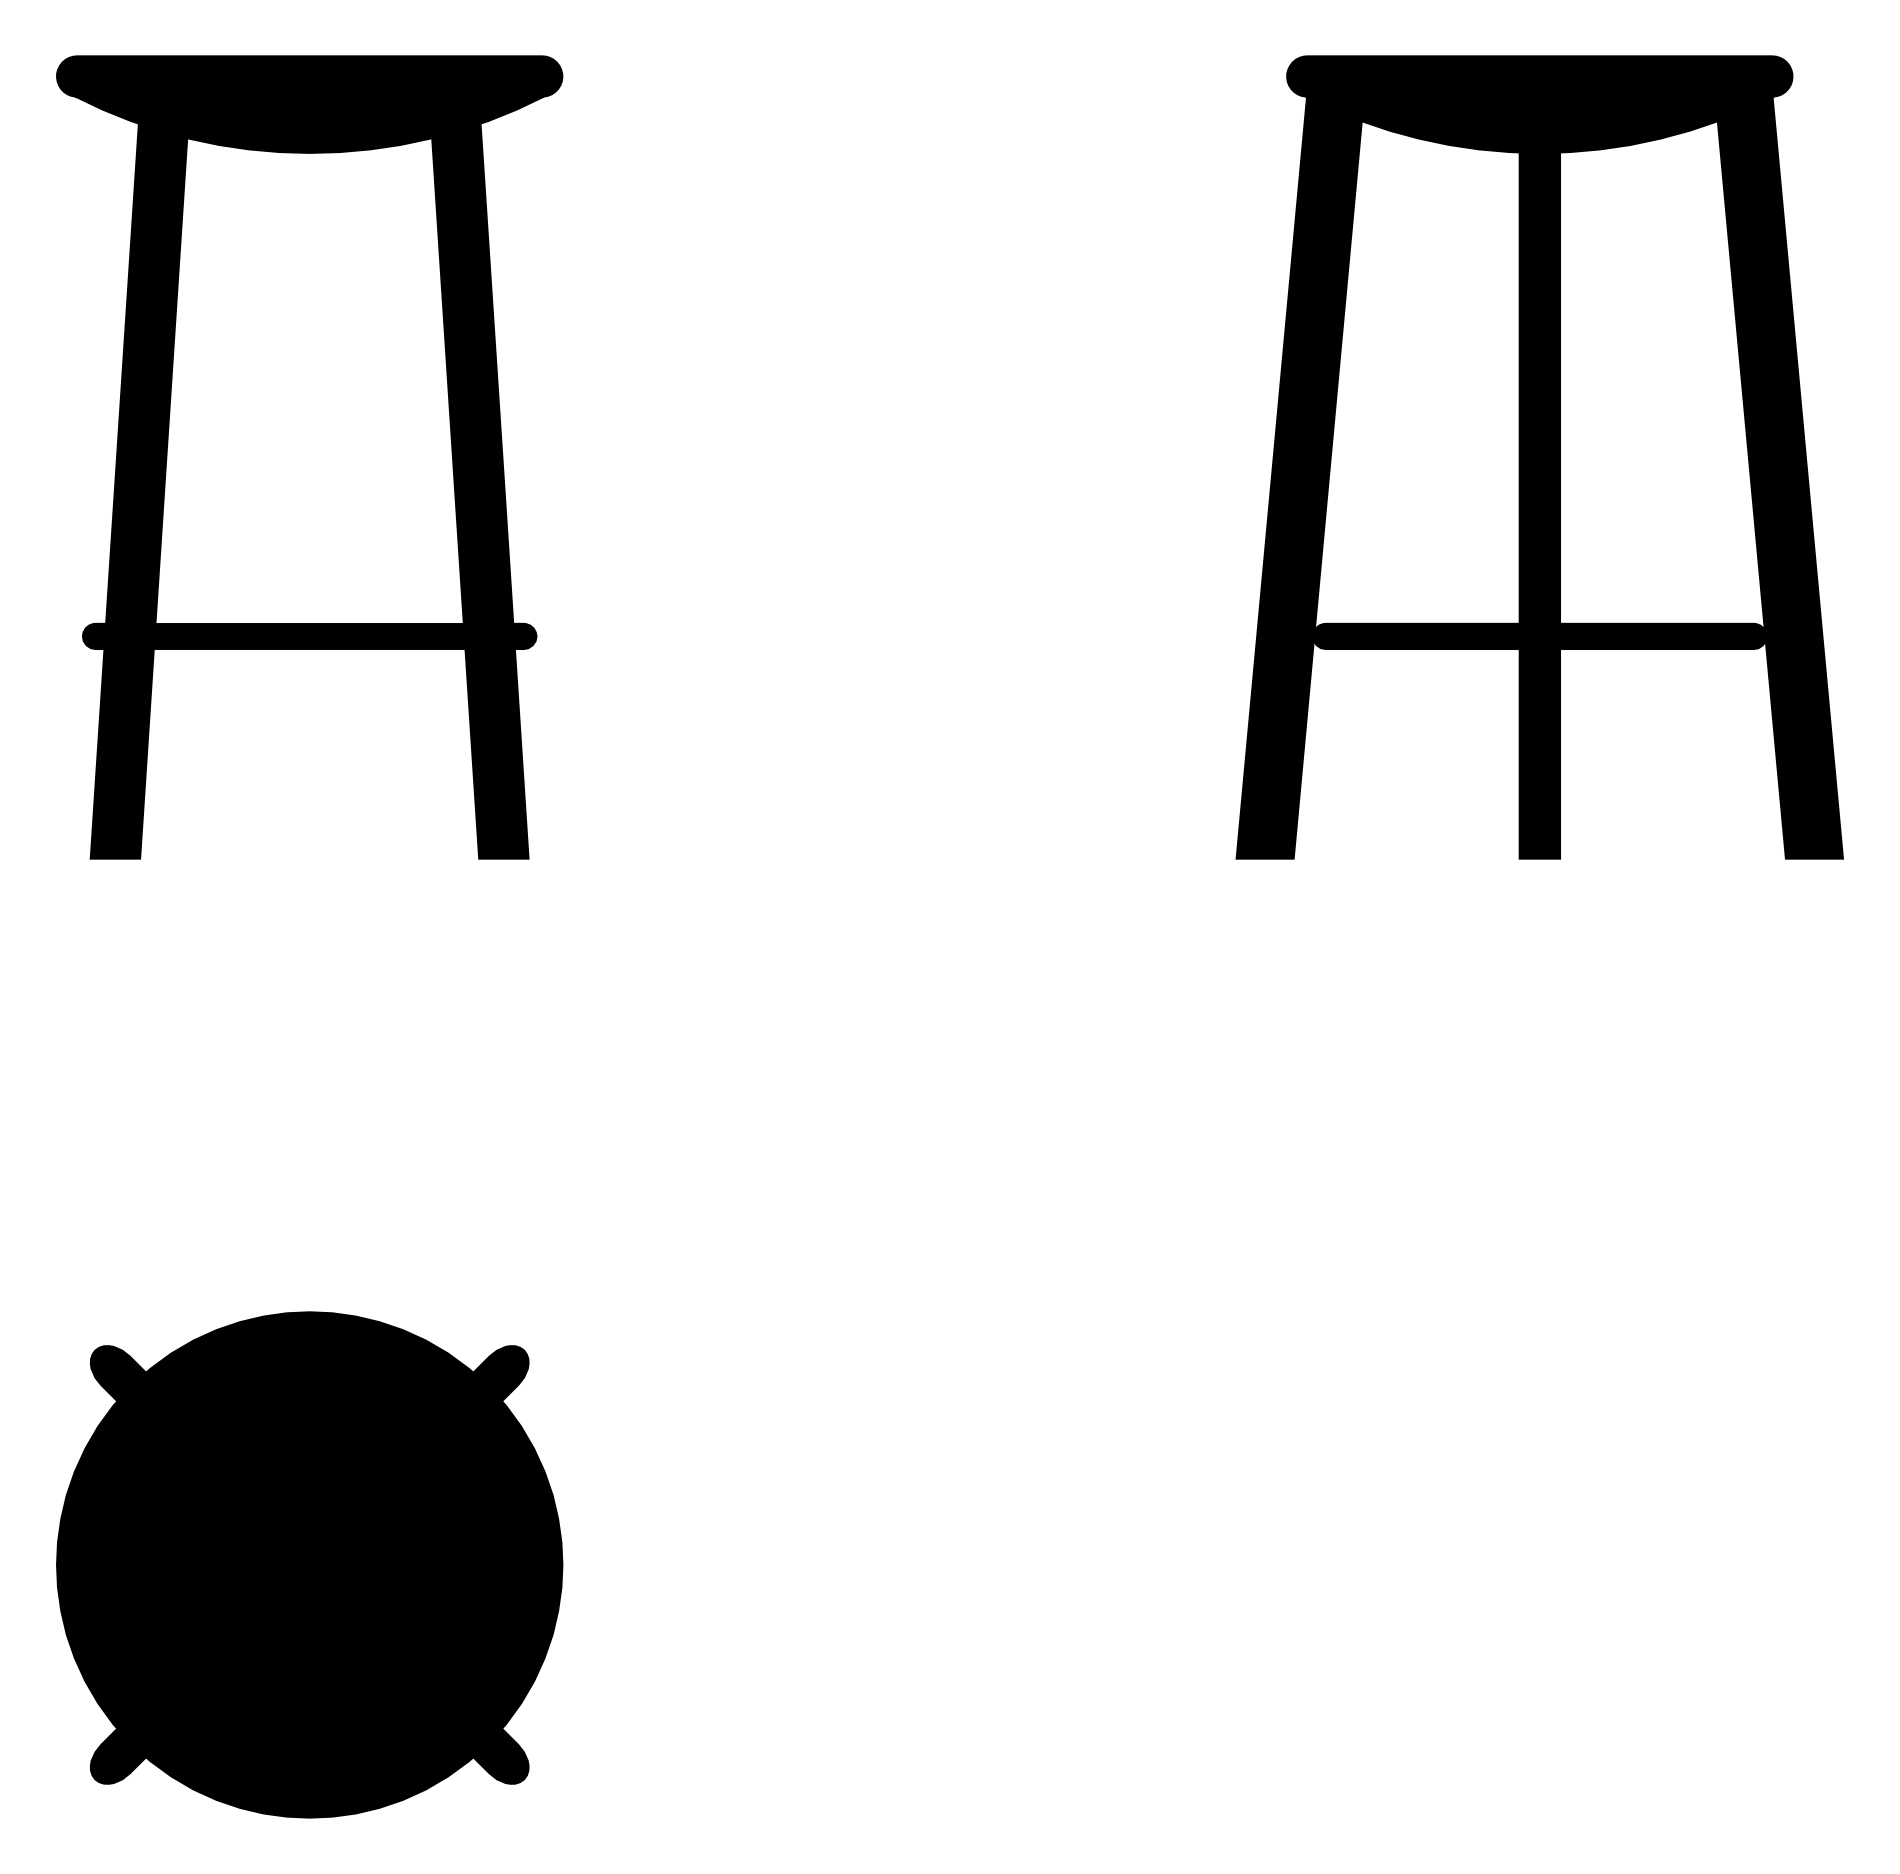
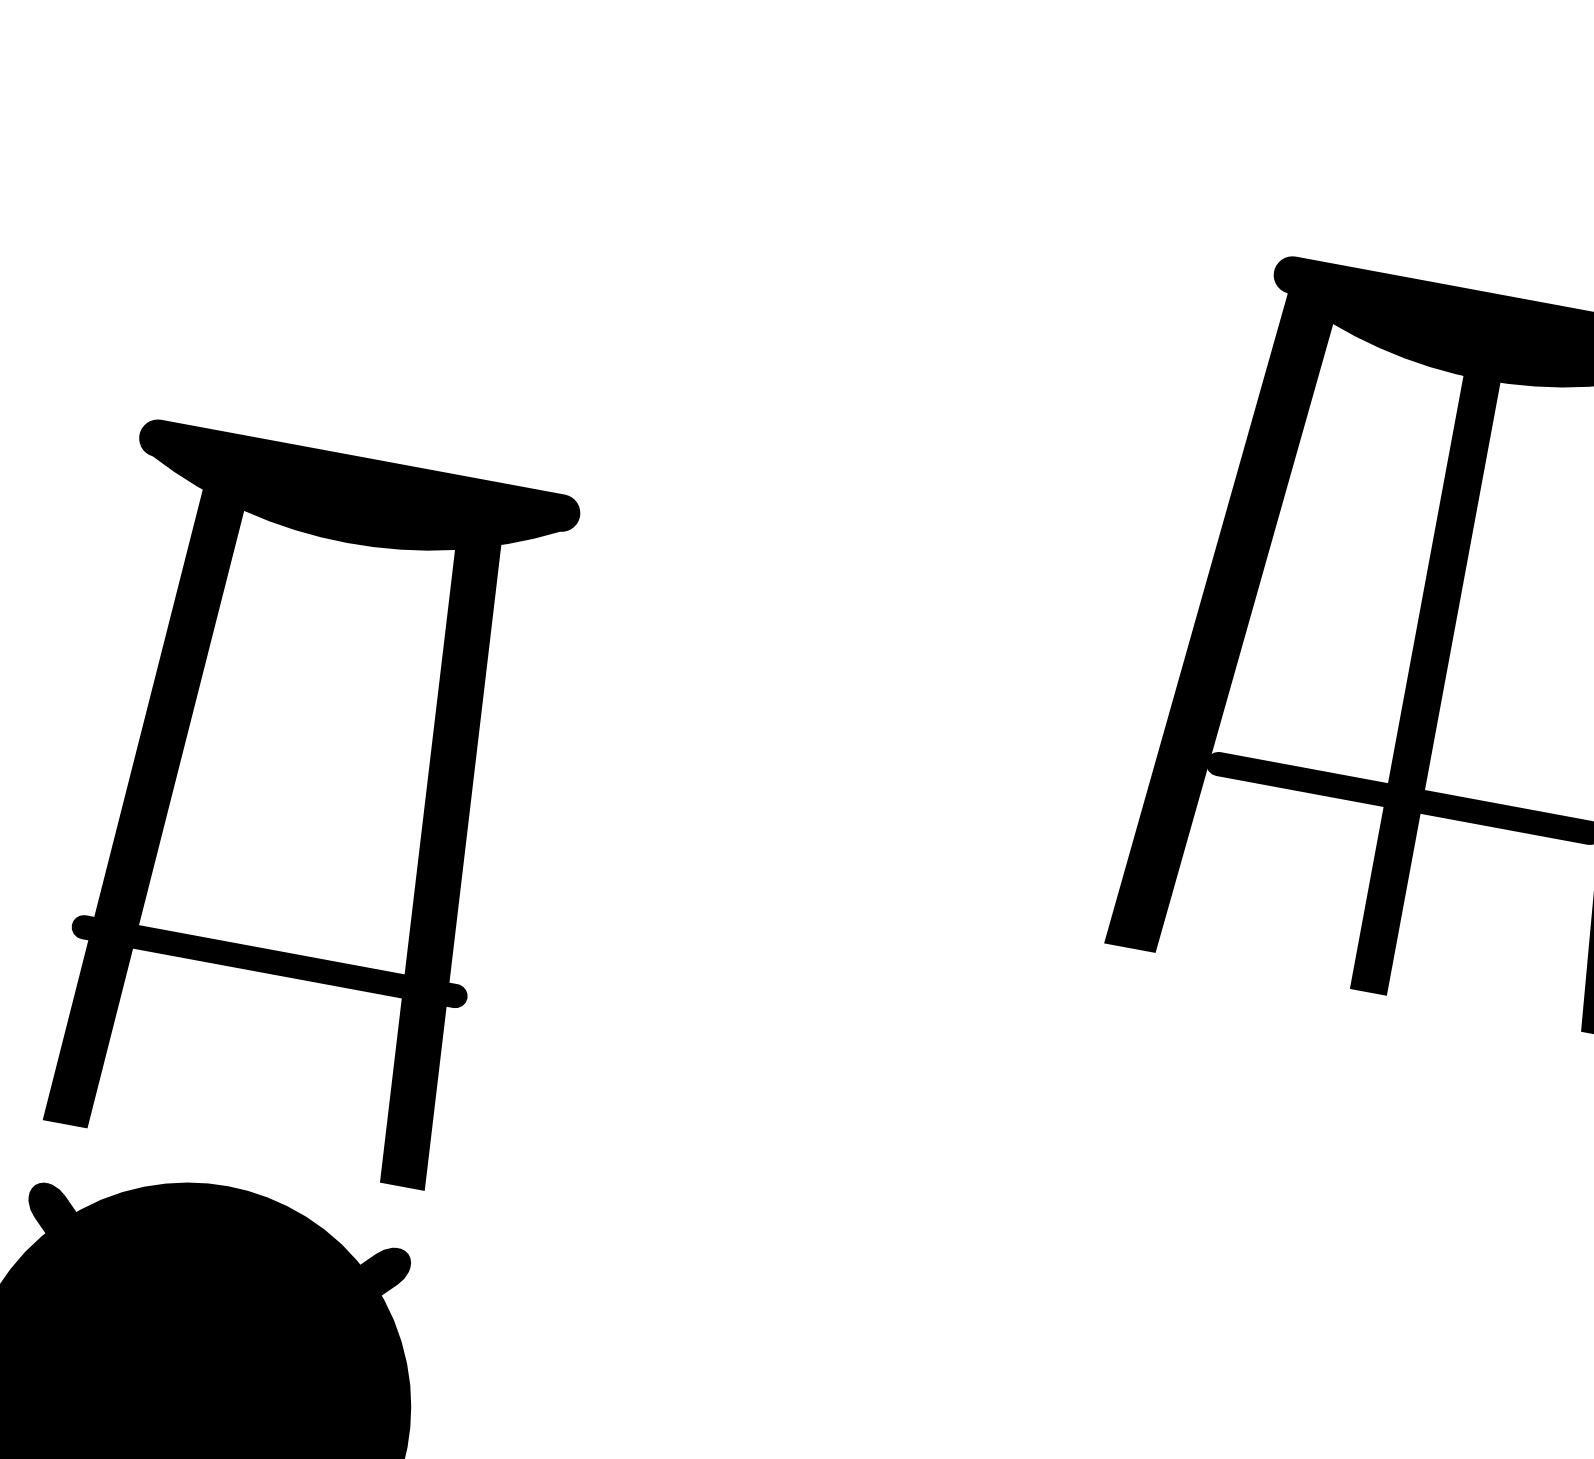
part: (309, 457) -> (298, 806), moved

